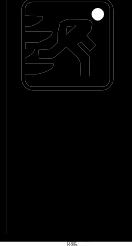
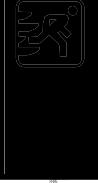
fill: (97, 13) -> (72, 10), added

